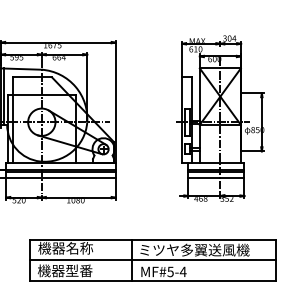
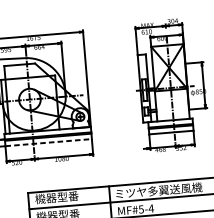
line: (60, 178) -> (48, 142), solid -> dashed
text: (79, 248) -> (67, 196), 機器名称 -> 機器型番

